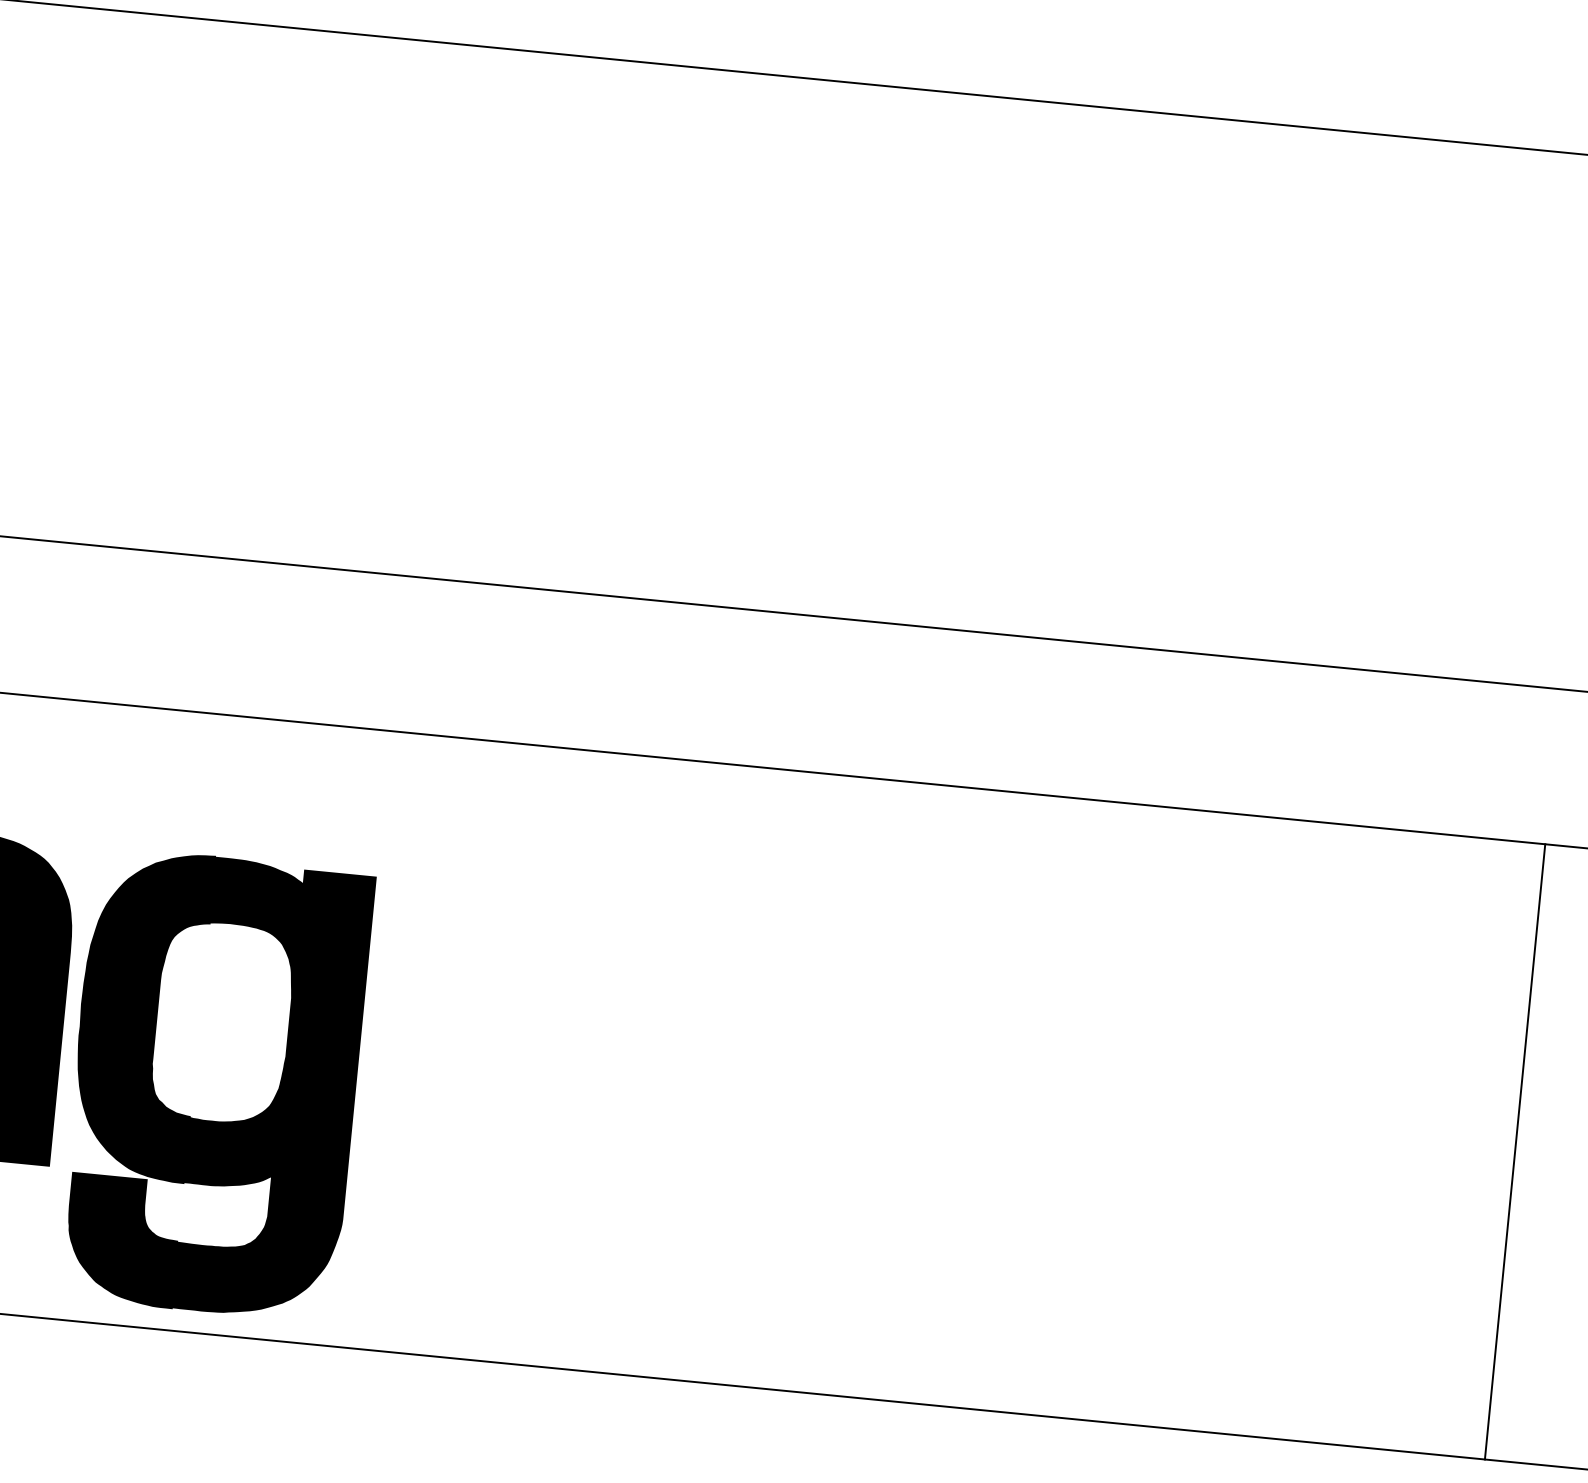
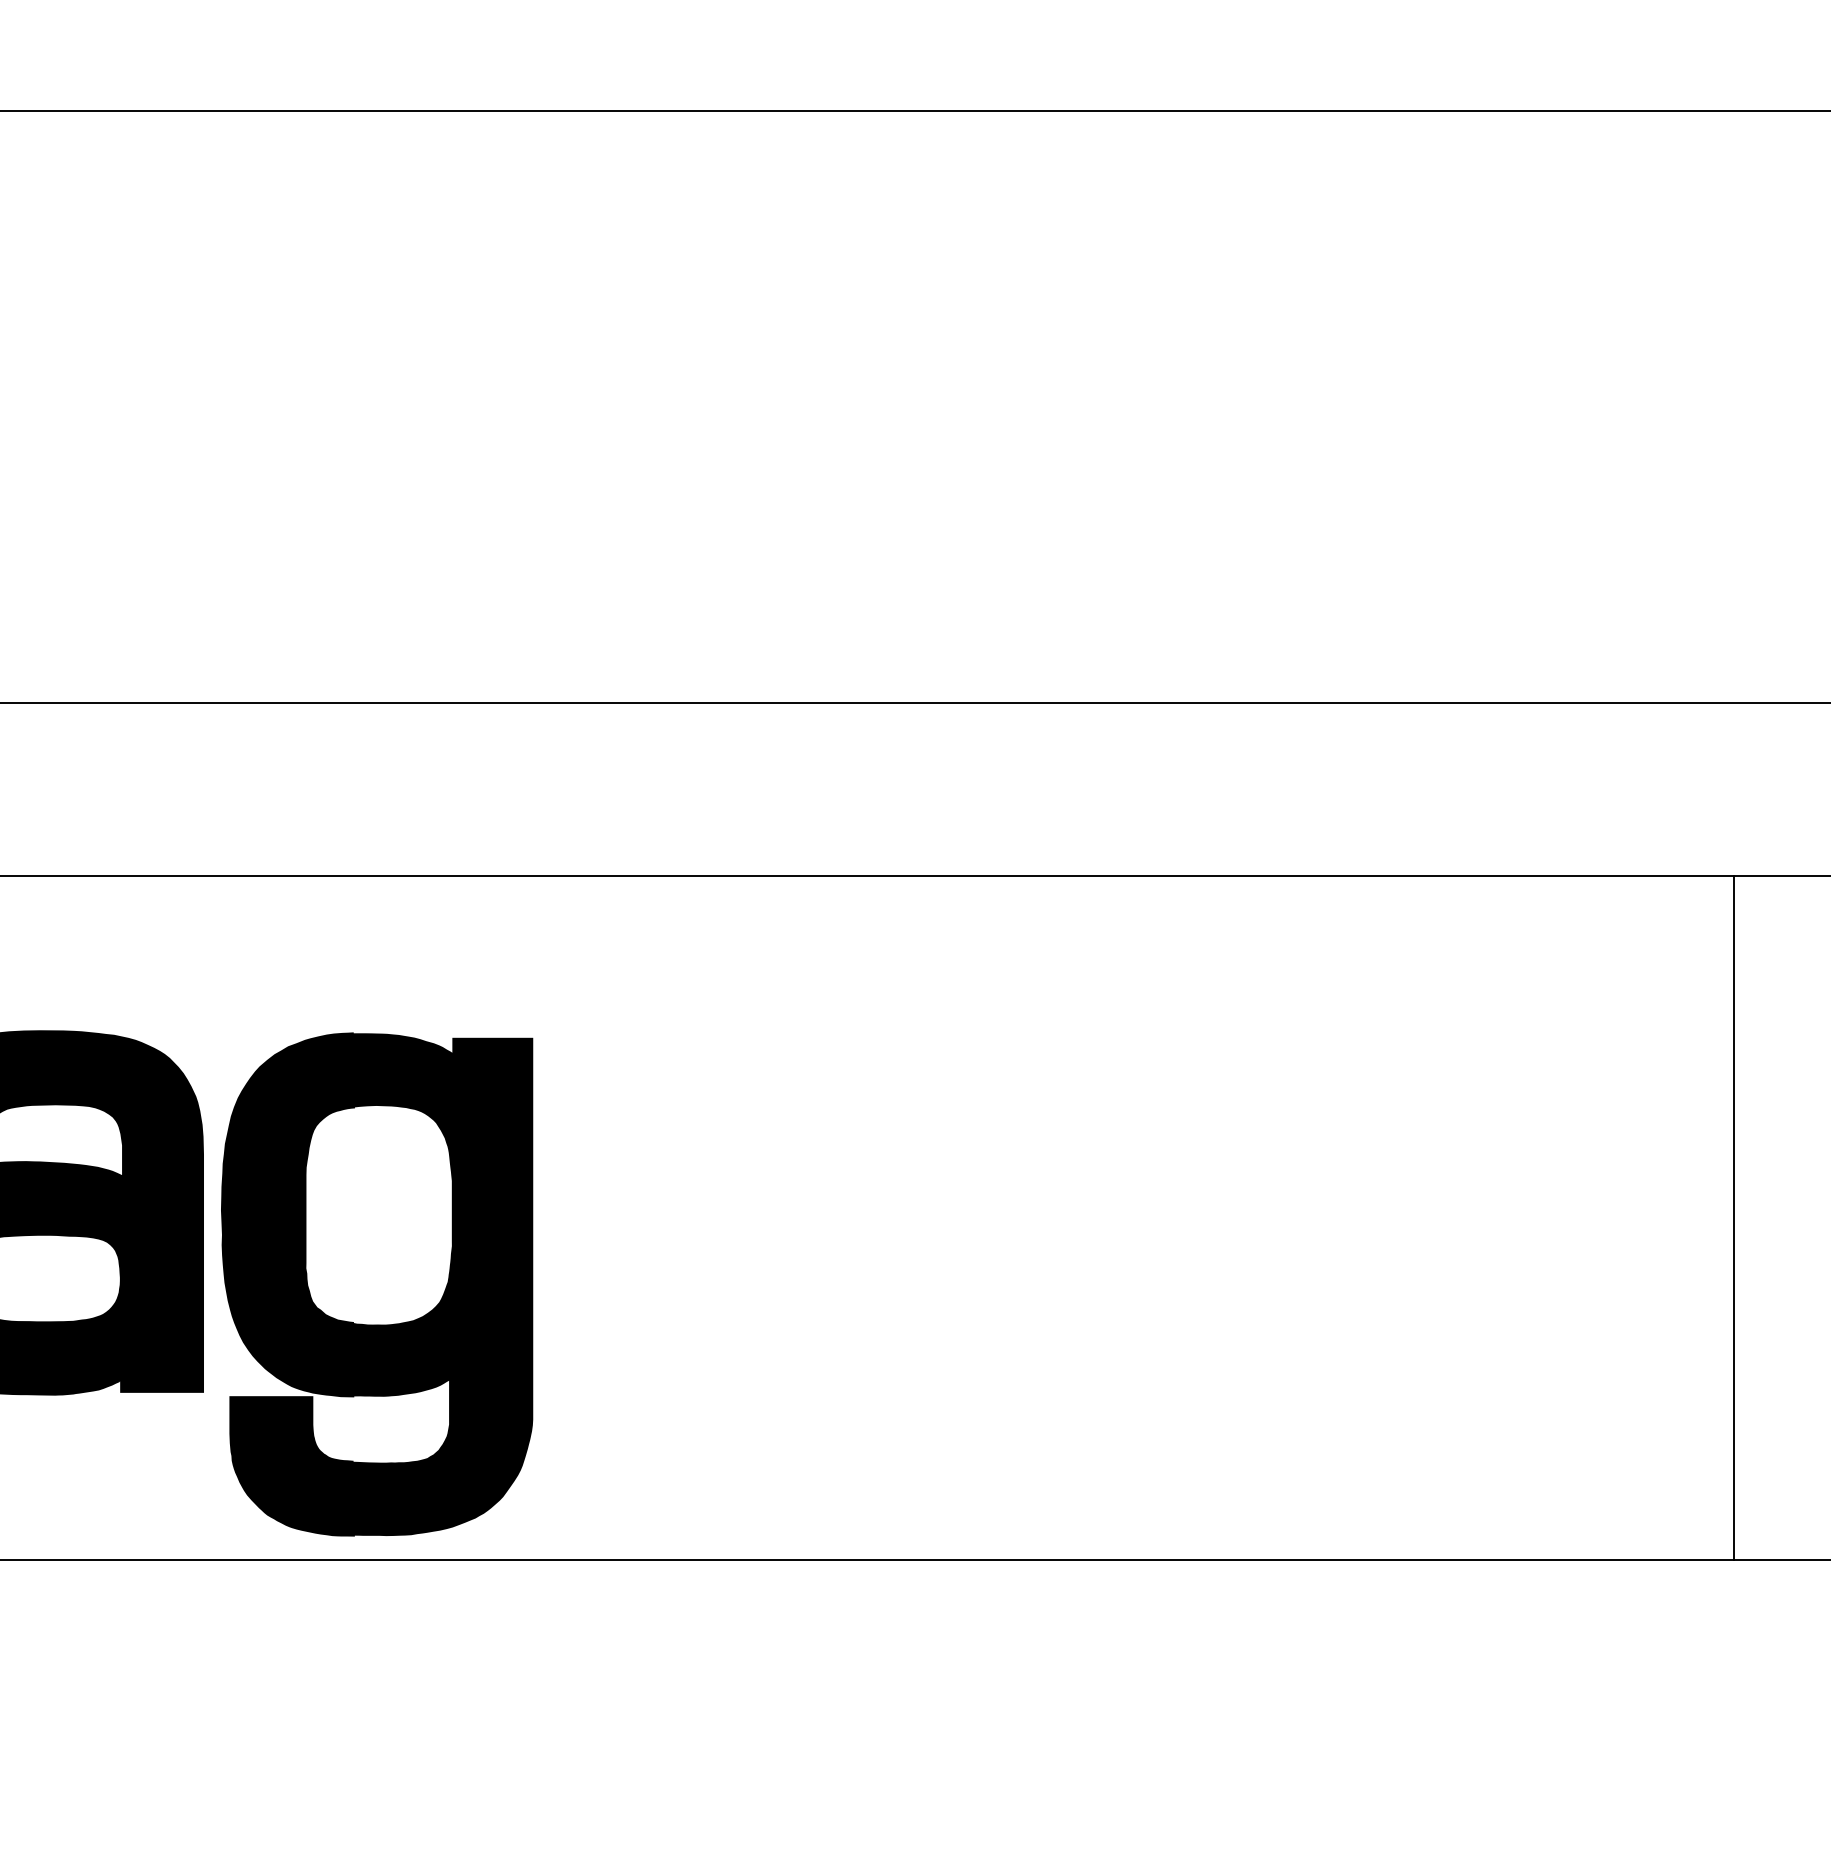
line: (1515, 1151) -> (1733, 1217), moved

